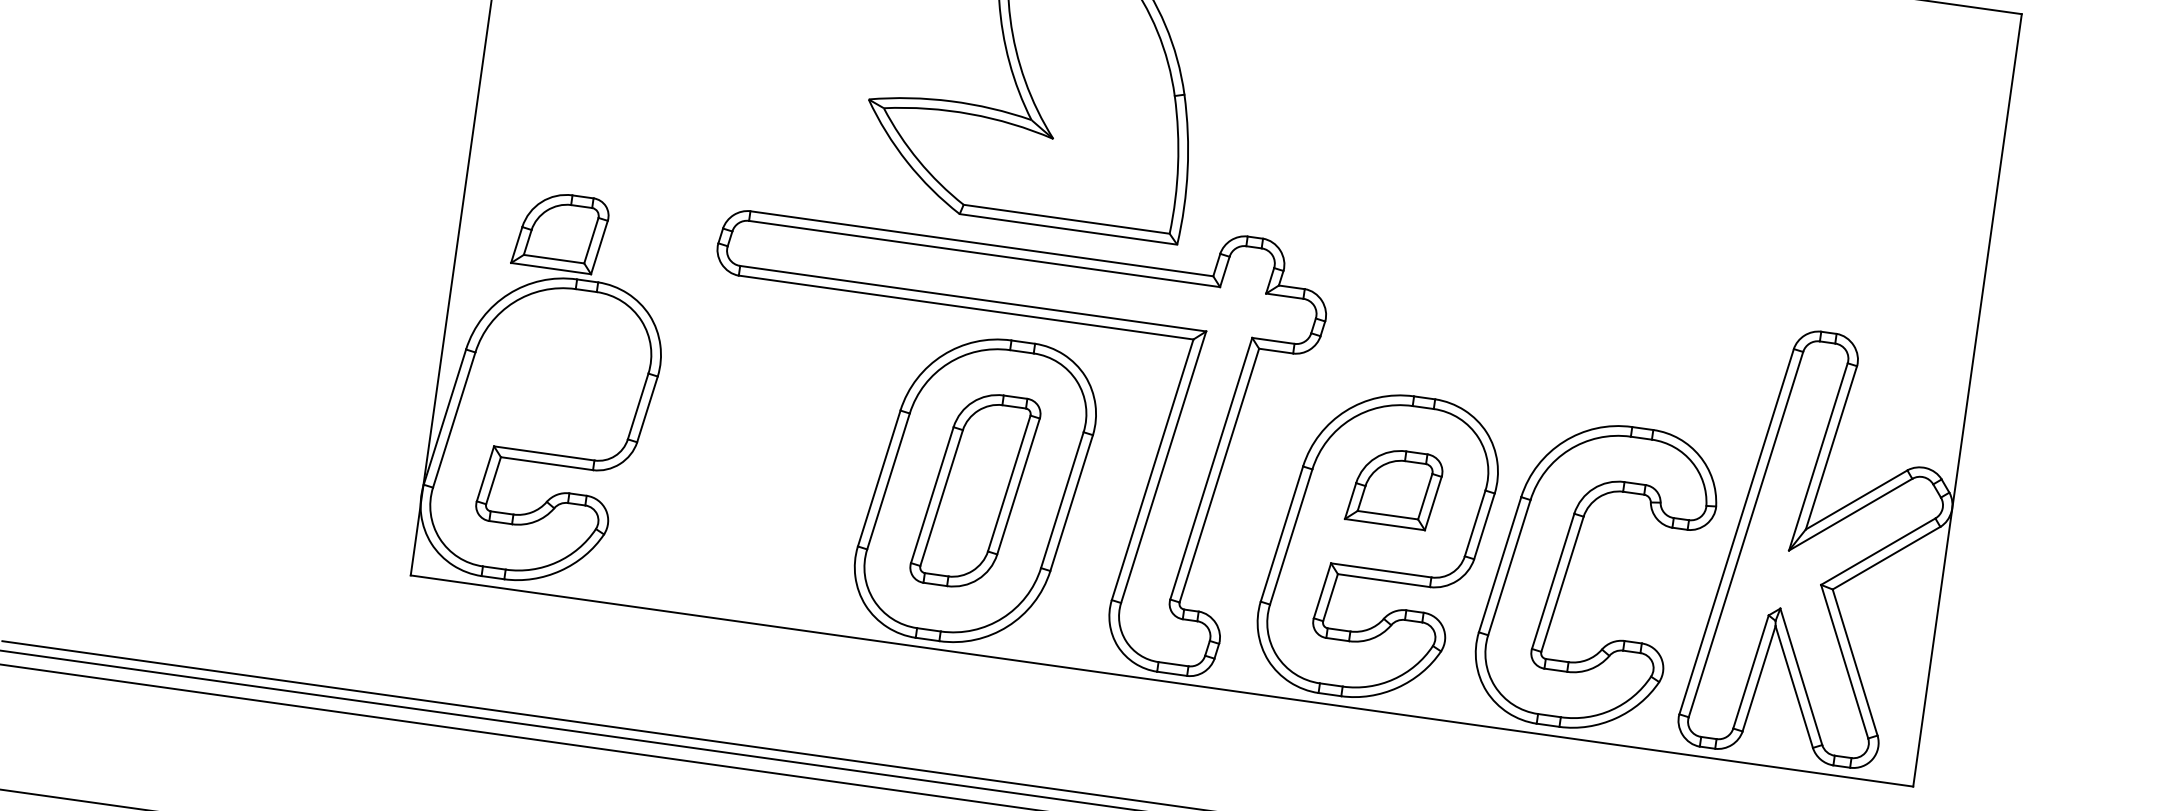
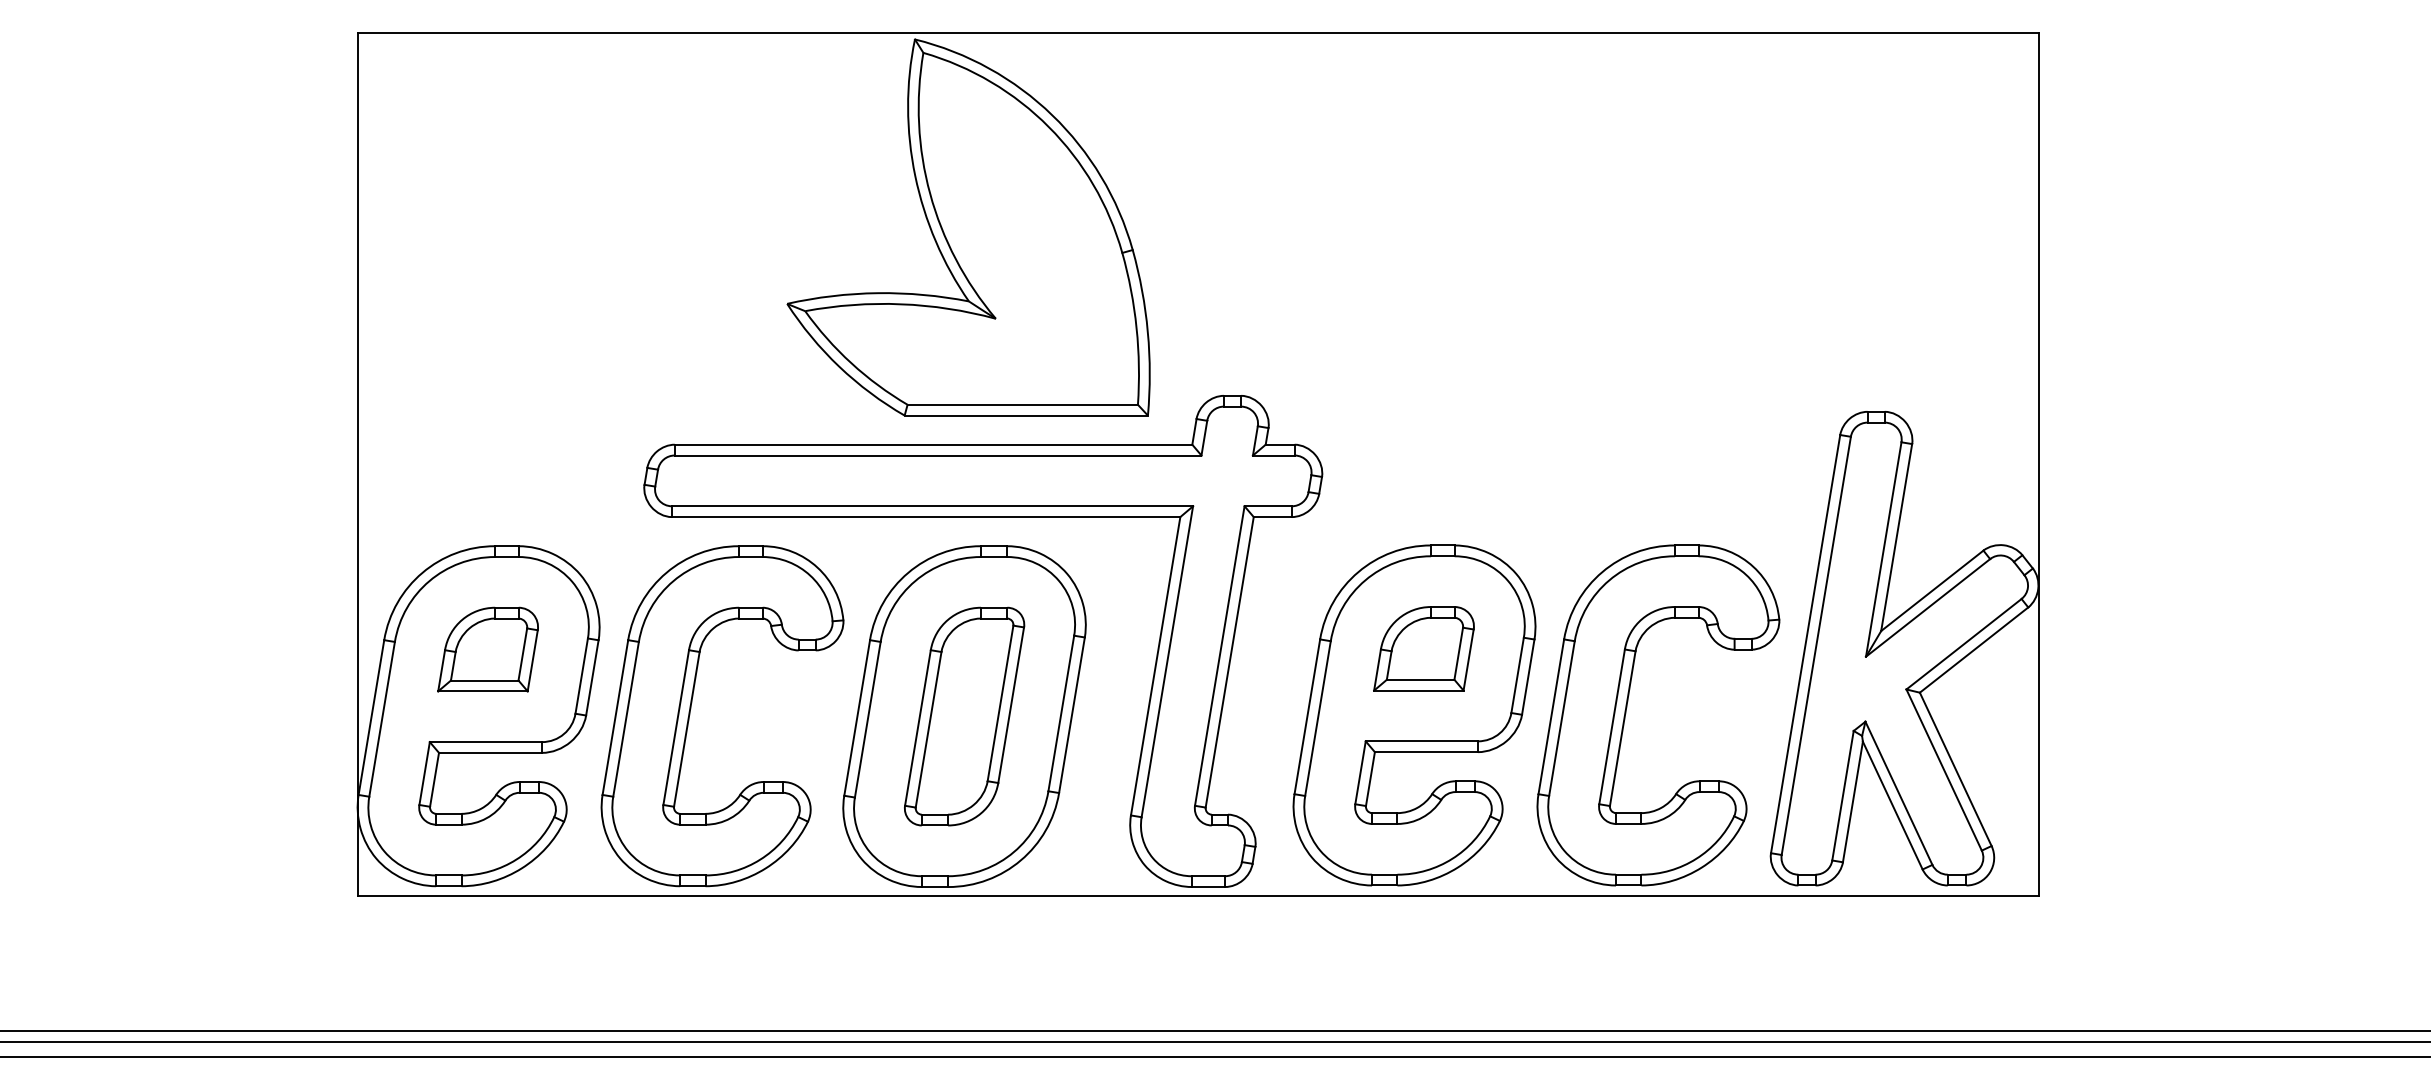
part: (560, 231) -> (487, 649), moved
part: (732, 450) -> (691, 709), added

